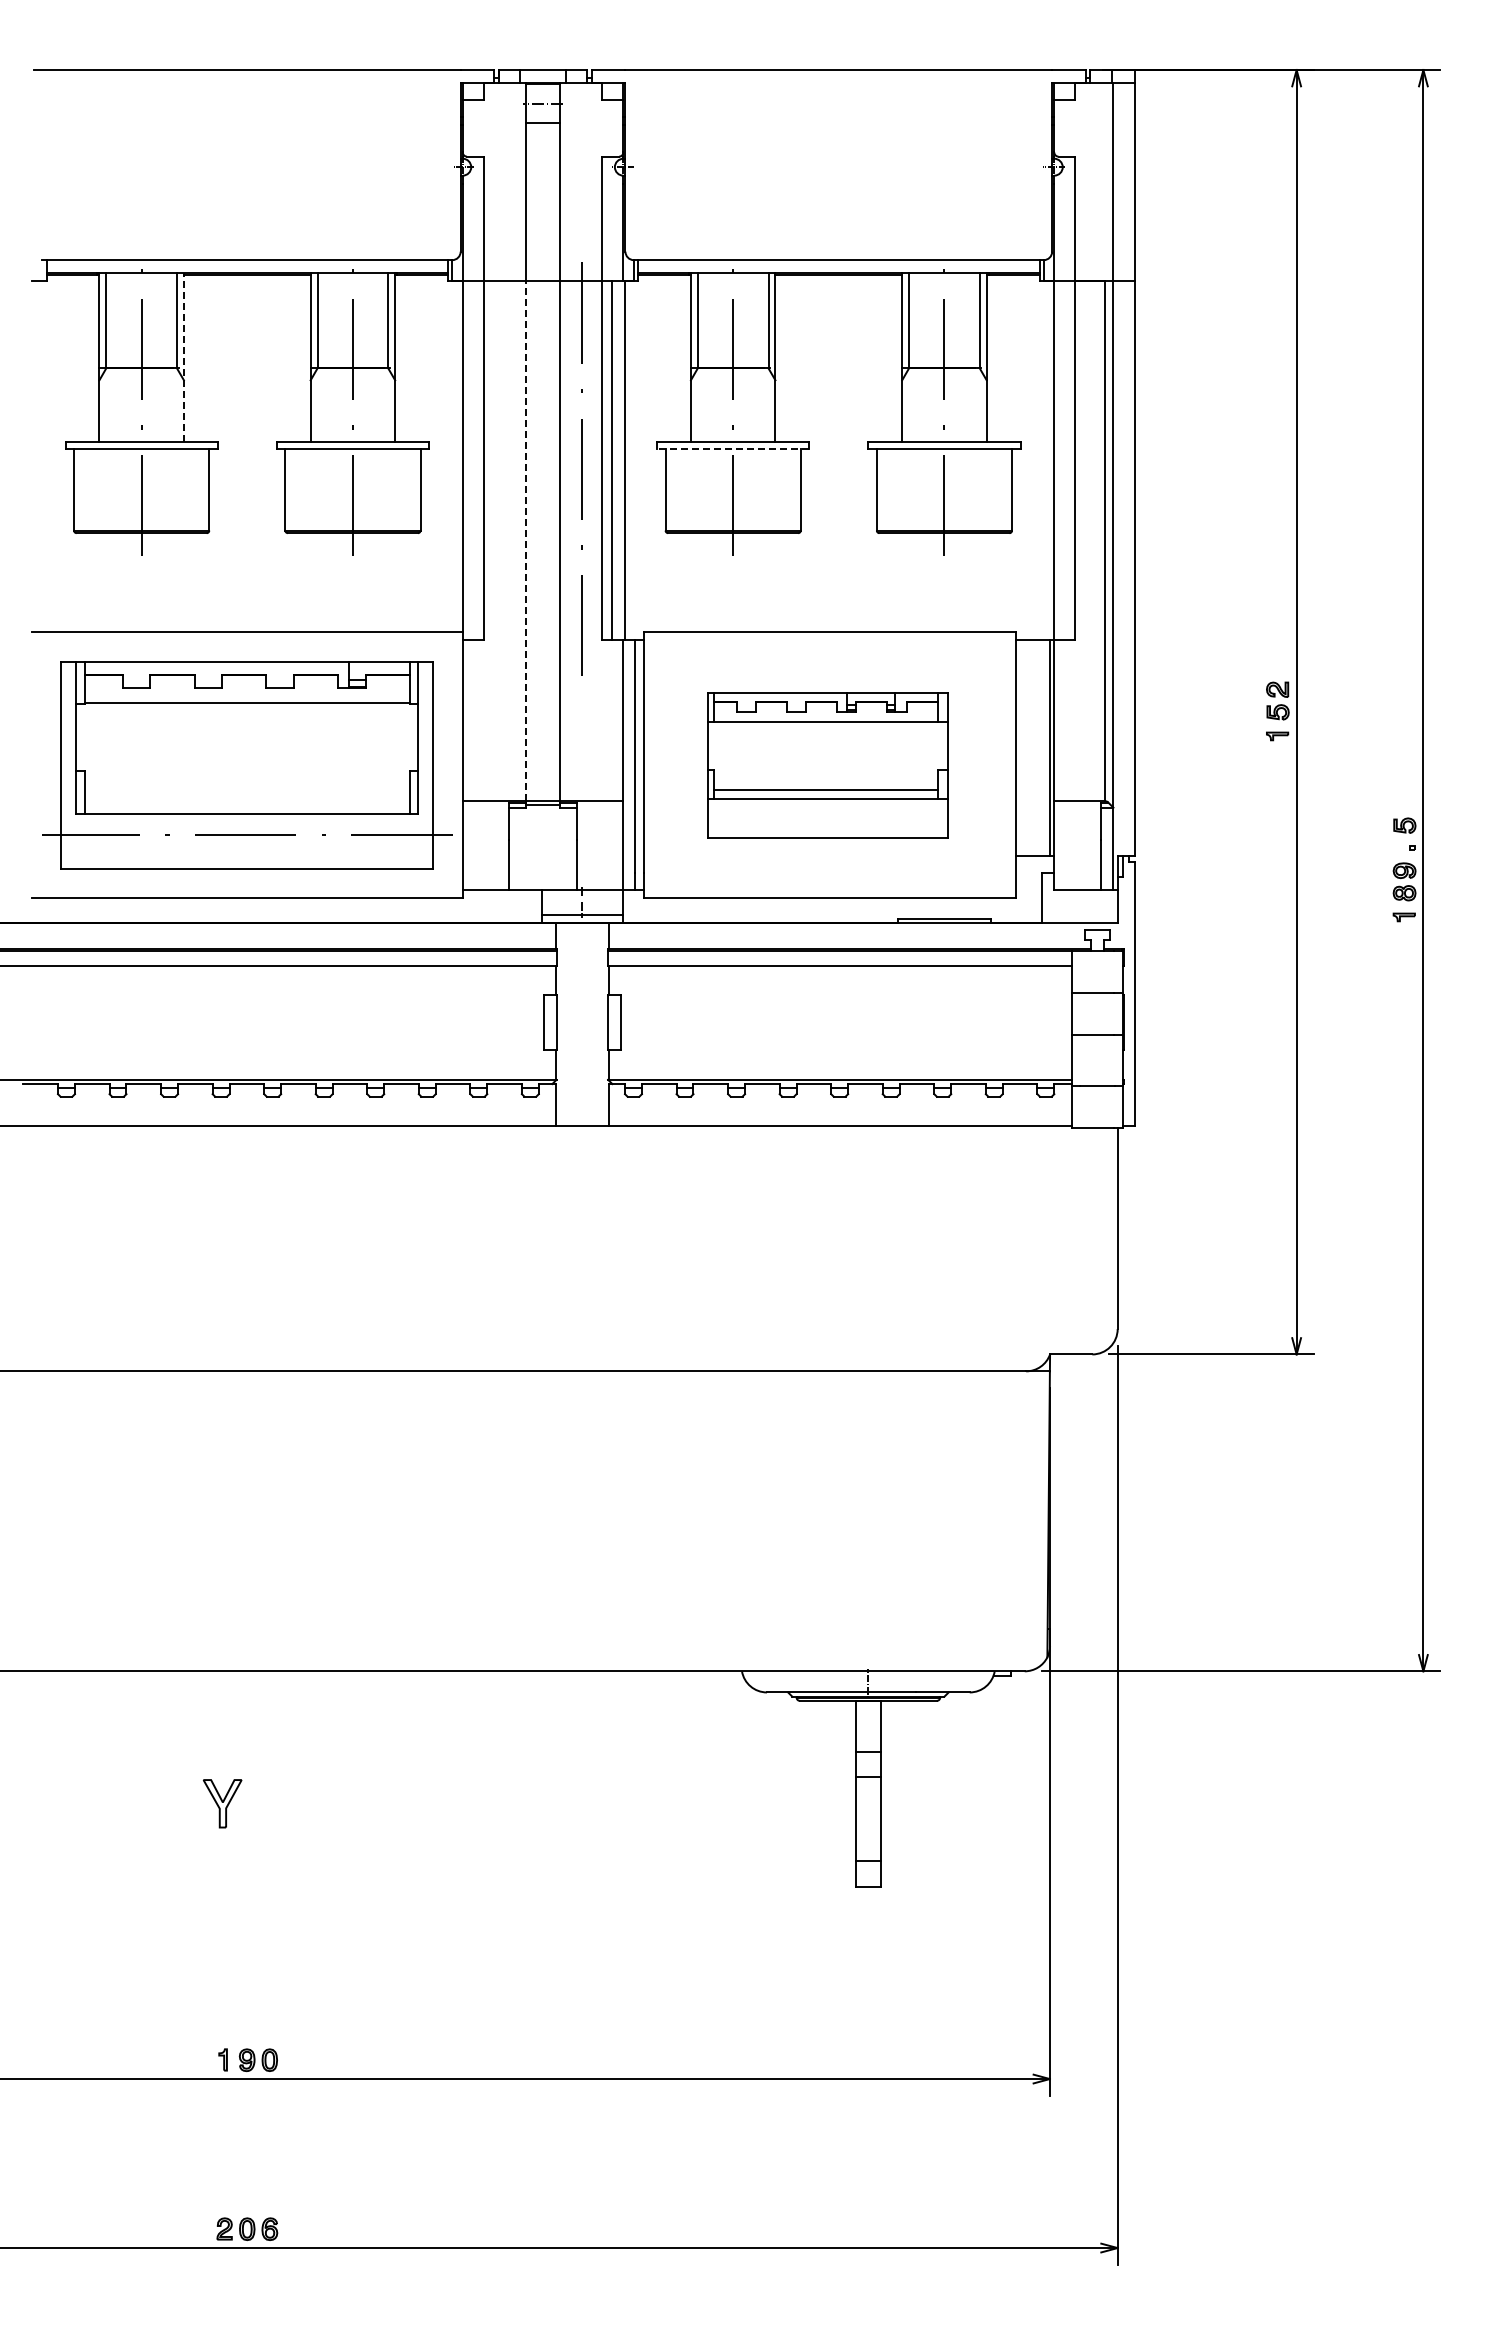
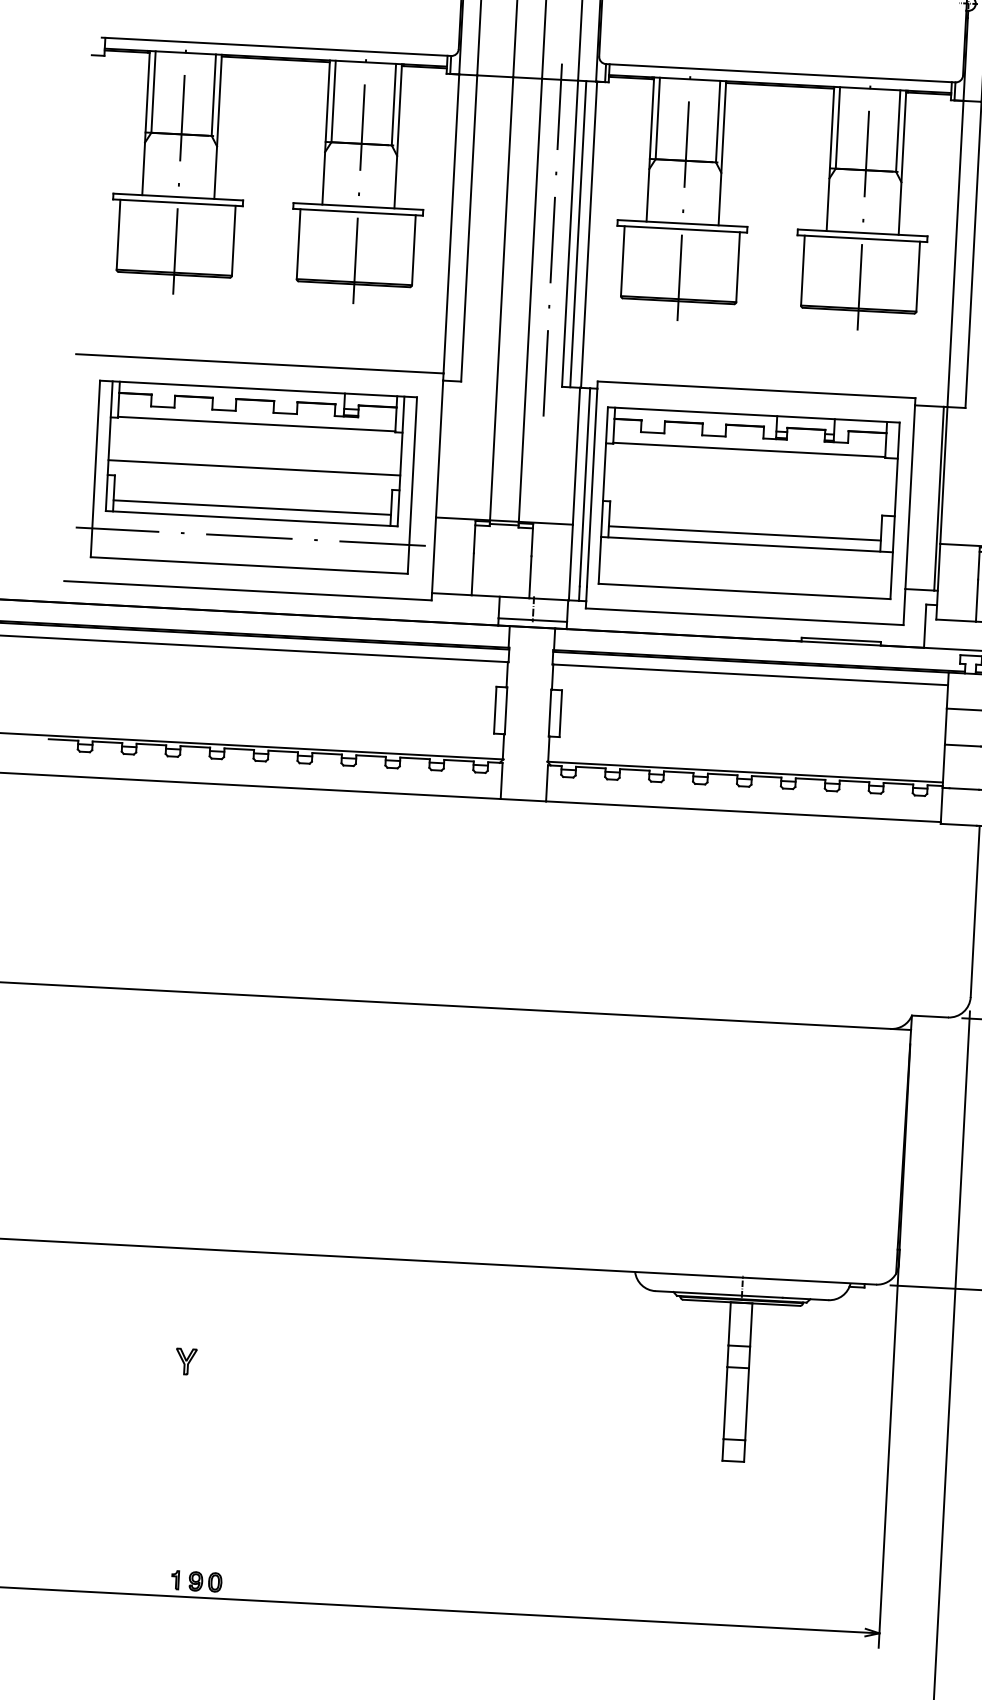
line: (183, 357) -> (217, 126), dashed -> solid
line: (732, 448) -> (681, 229), dashed -> solid
line: (526, 541) -> (501, 299), dashed -> solid
line: (247, 753) -> (254, 467), added
part: (827, 765) -> (748, 503), size x1.43
line: (246, 800) -> (251, 507), added
part: (221, 1803) -> (185, 1361), size x0.62

